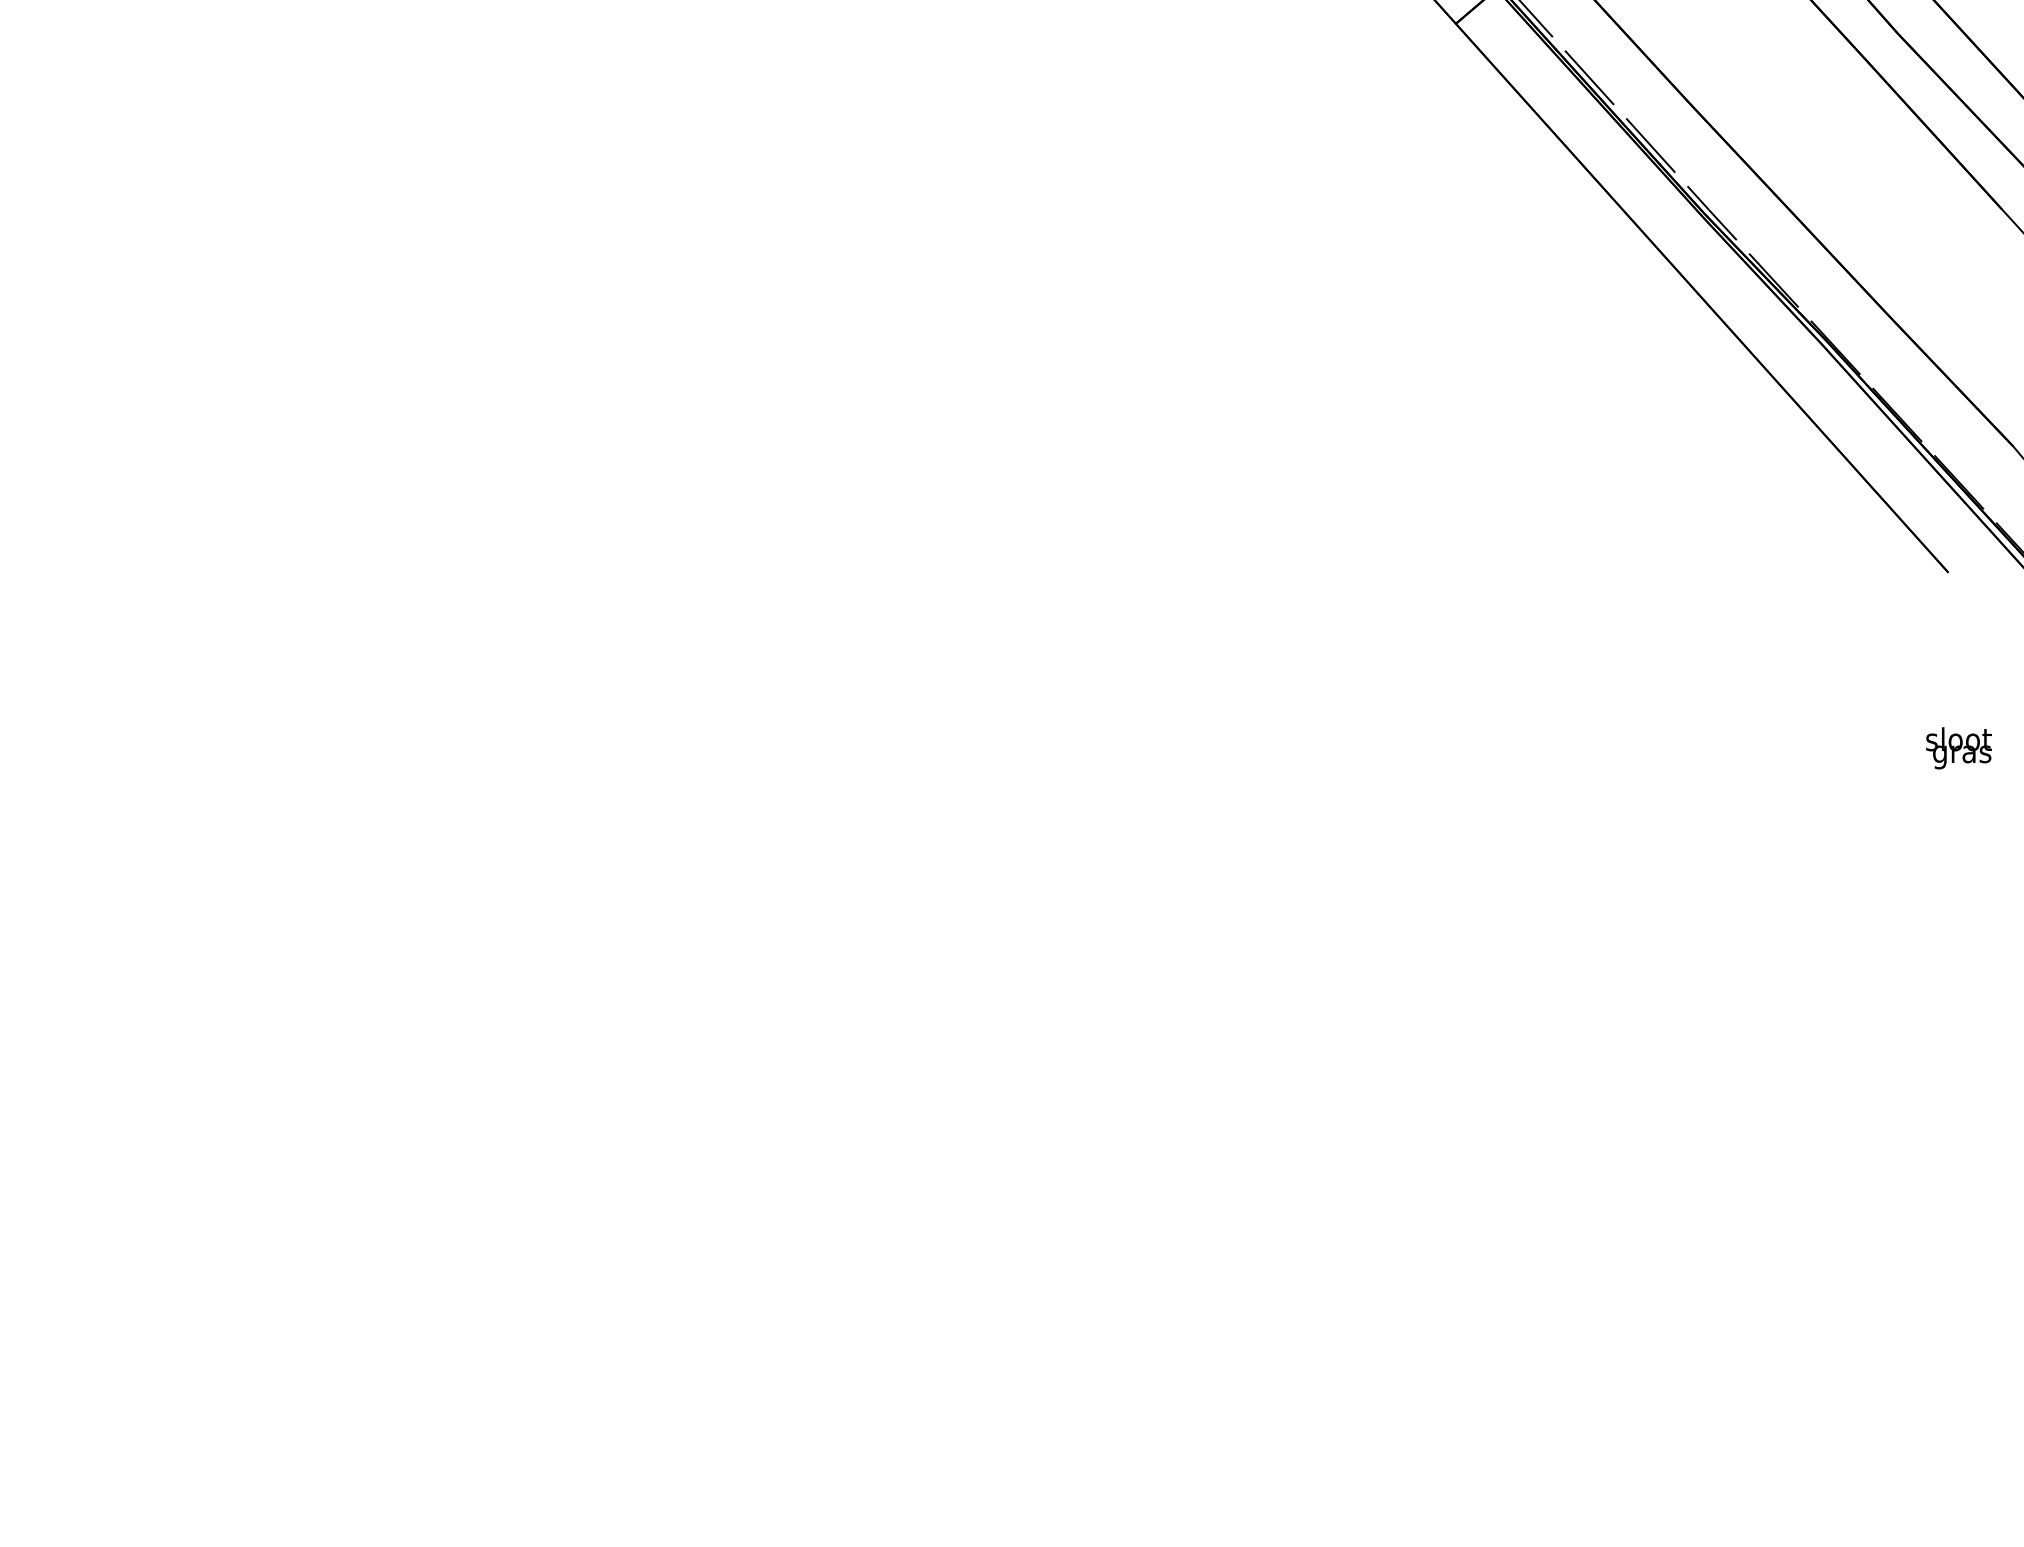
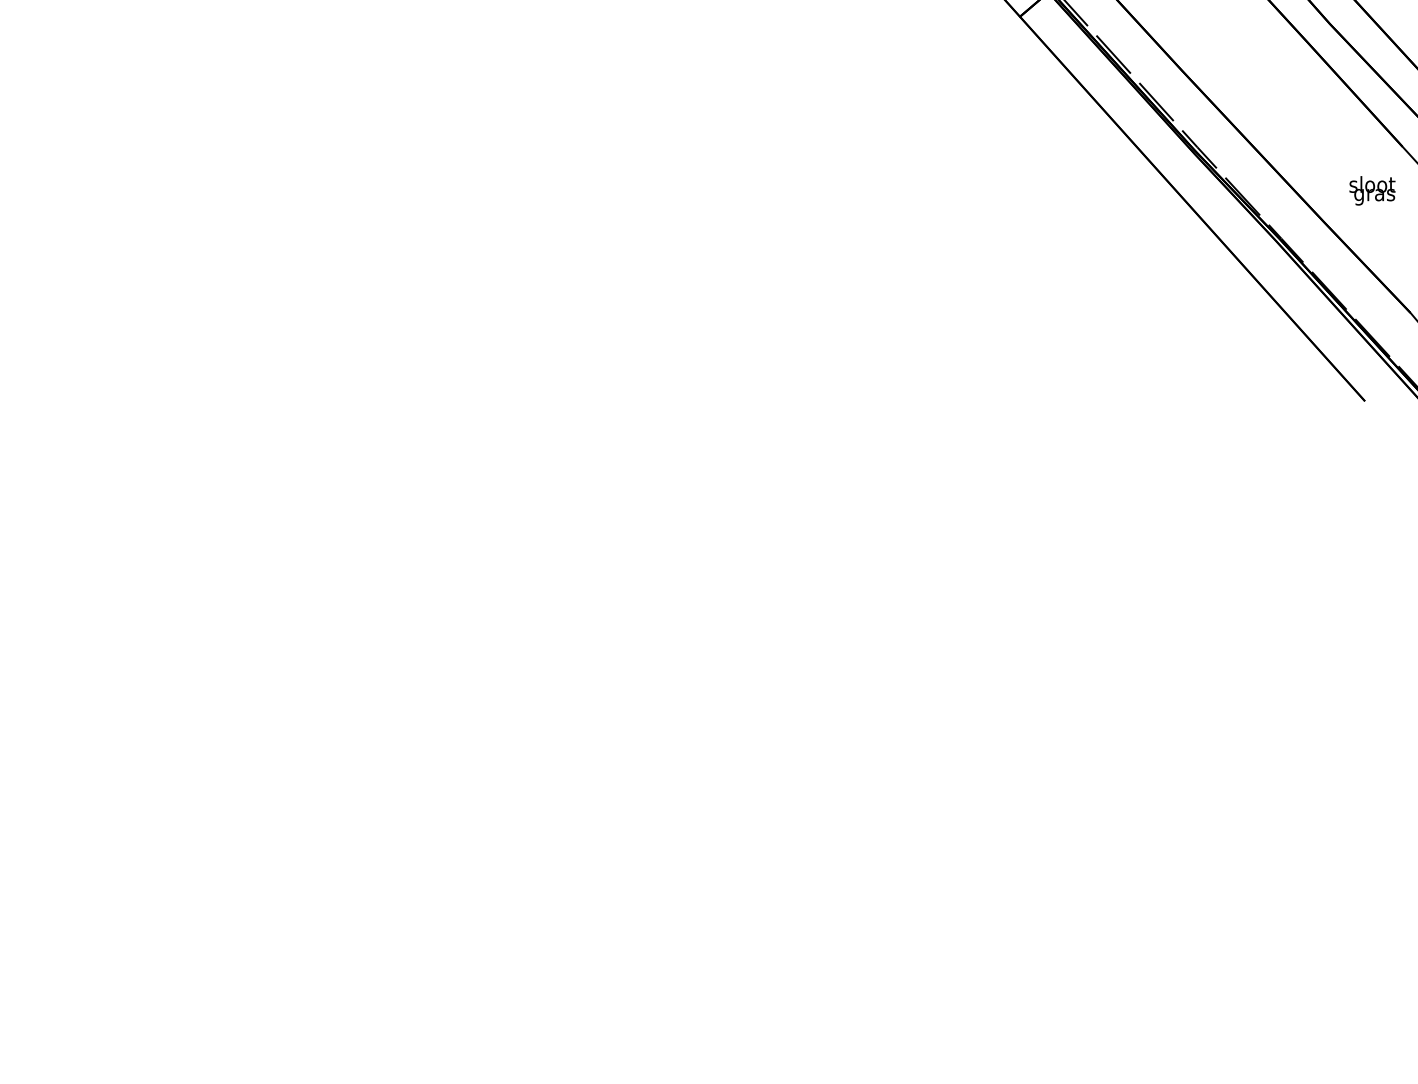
text: (1958, 748) -> (1372, 190), moved

